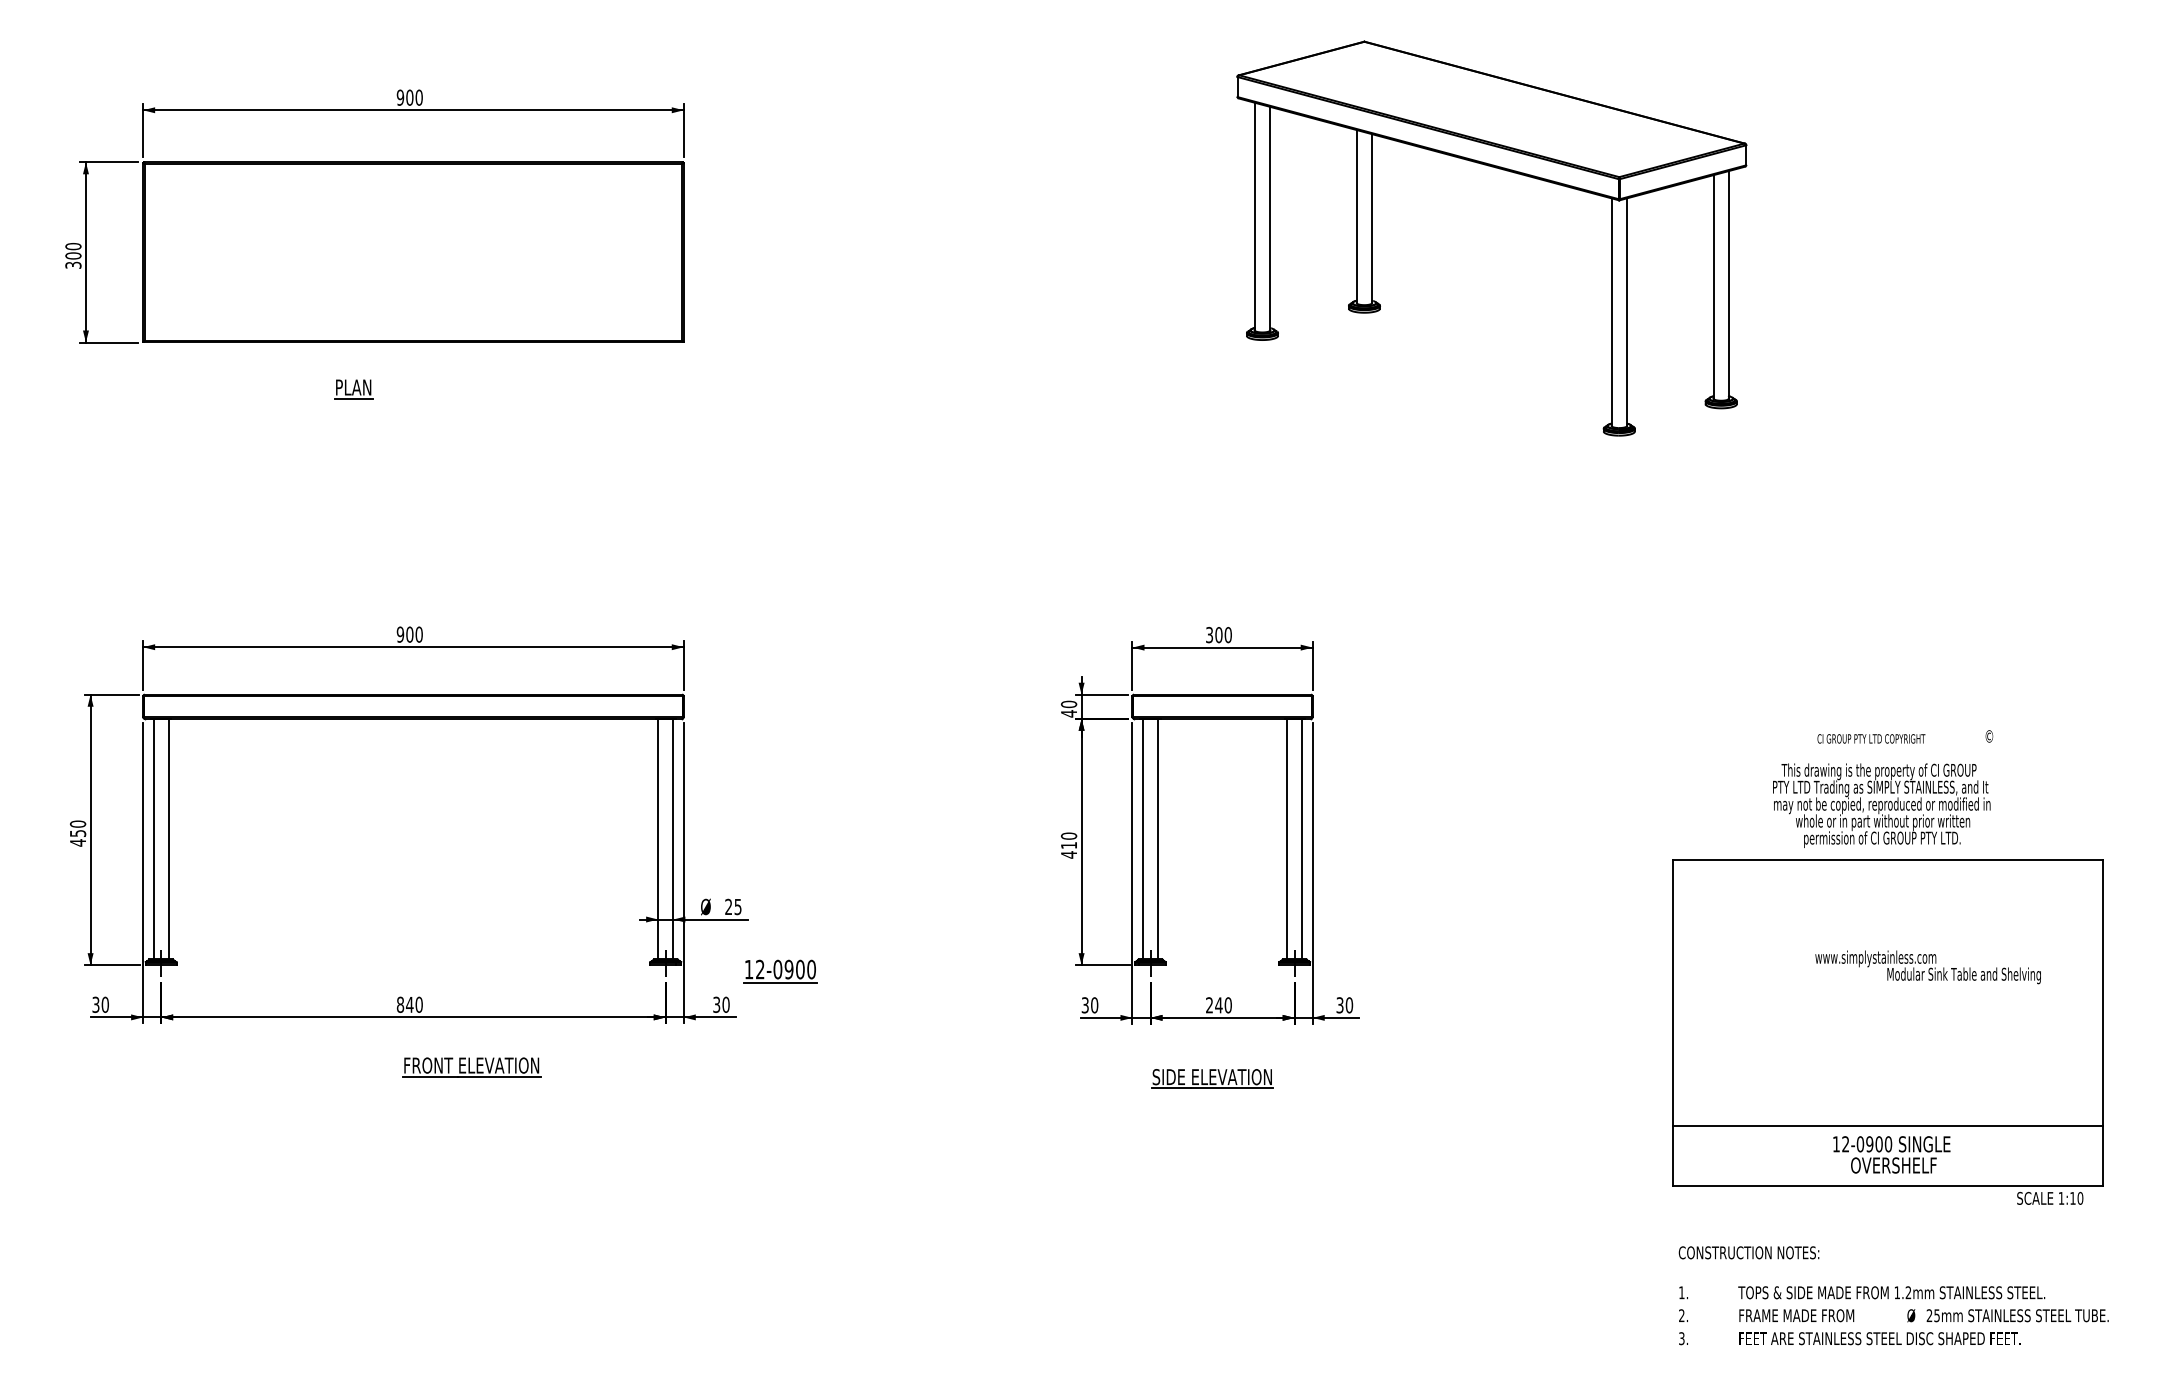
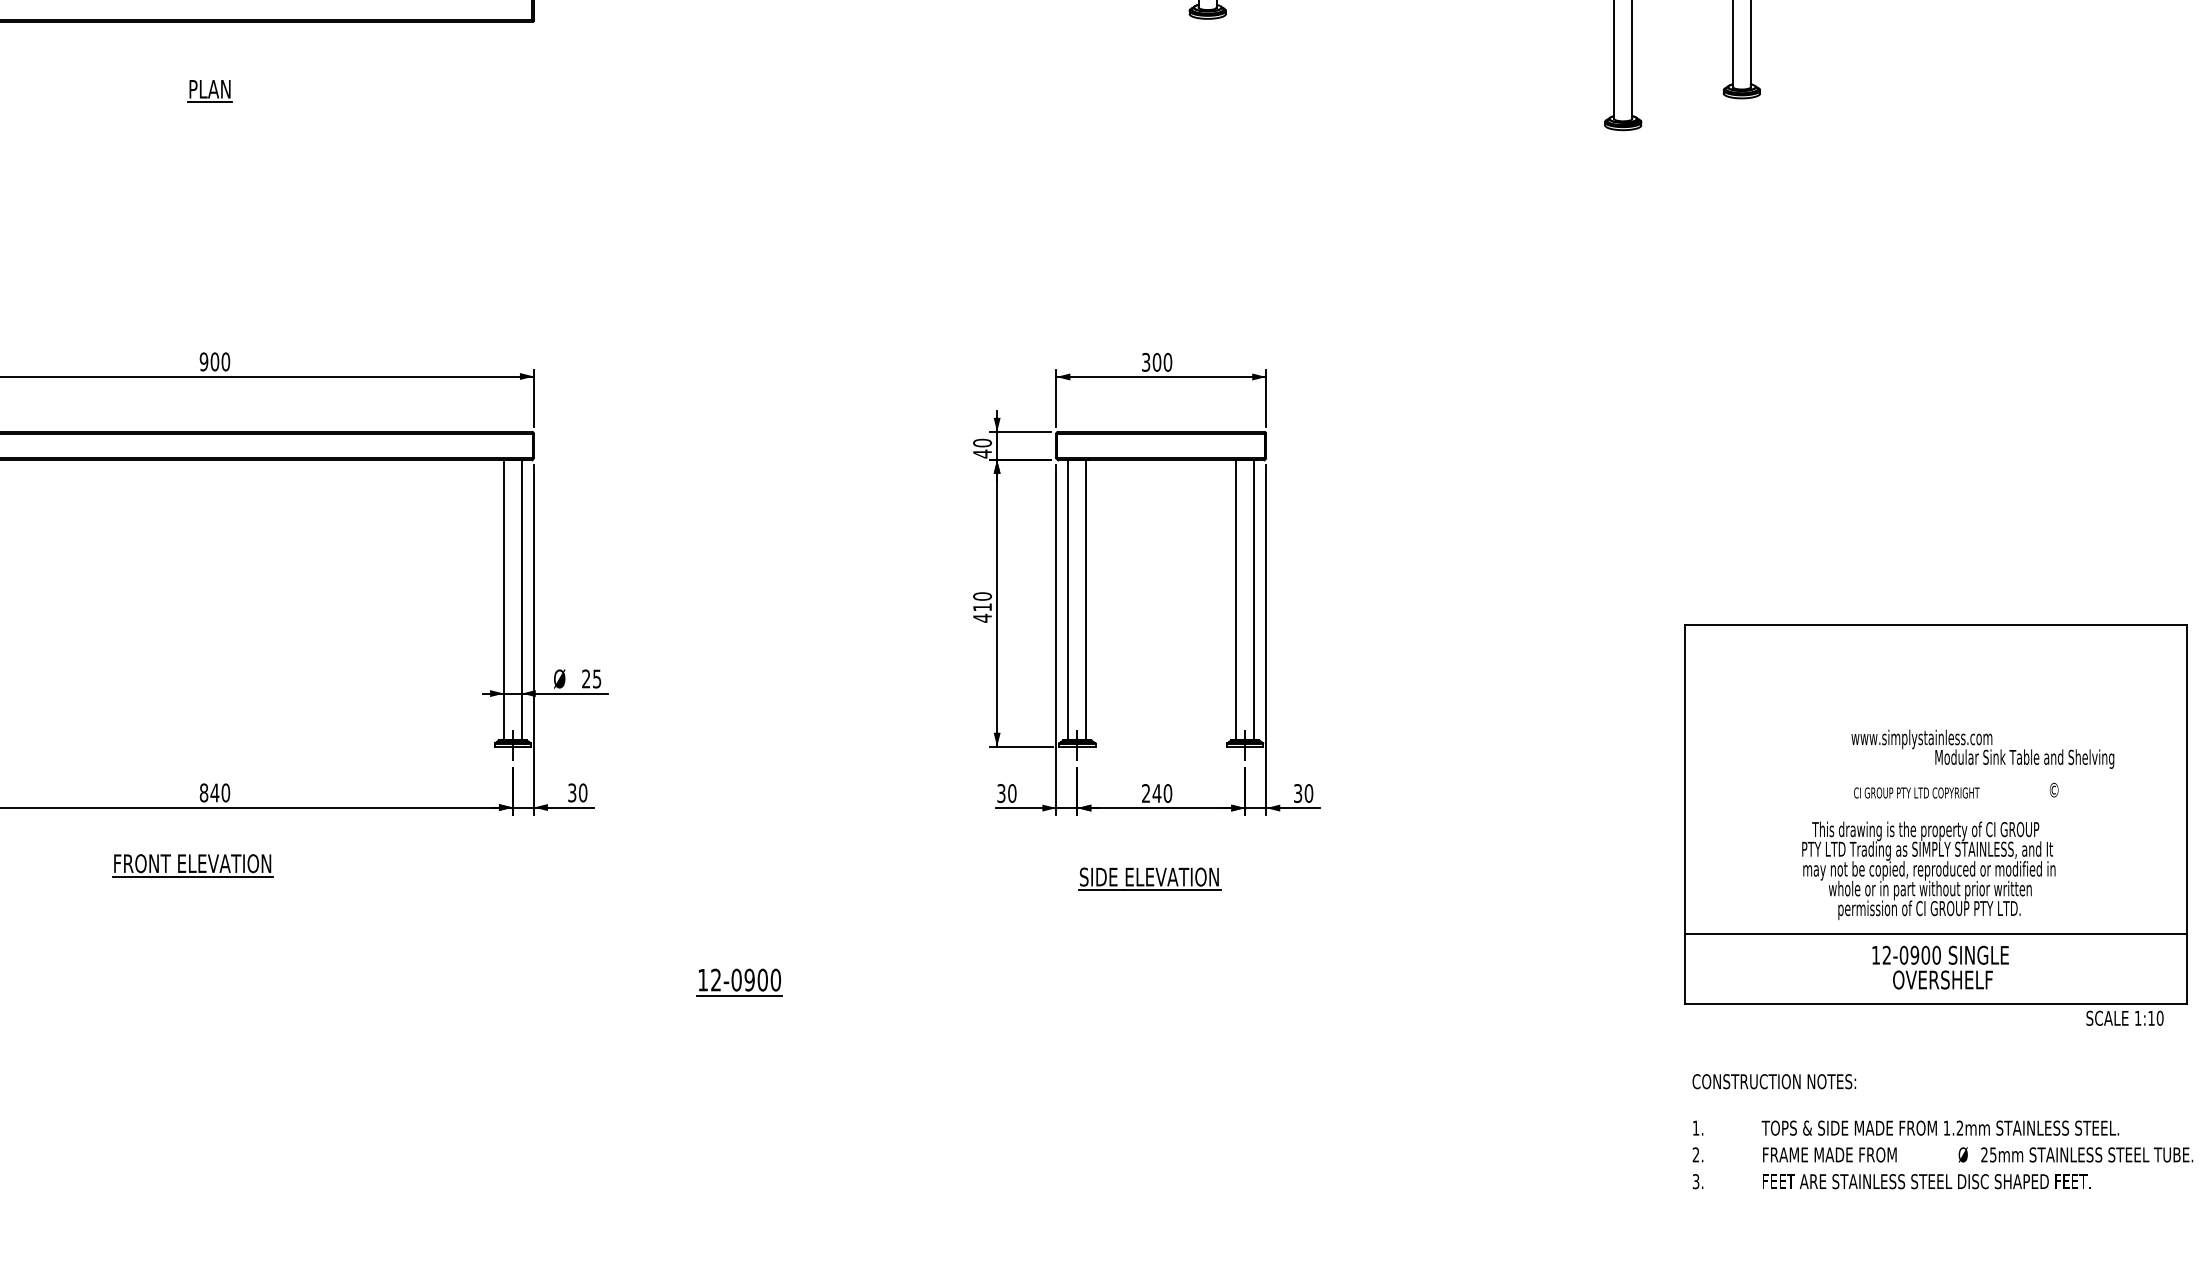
part: (353, 389) -> (209, 91), moved
text: (1883, 788) -> (1930, 850), moved
part: (780, 971) -> (739, 982), moved
part: (471, 1067) -> (192, 865), moved

